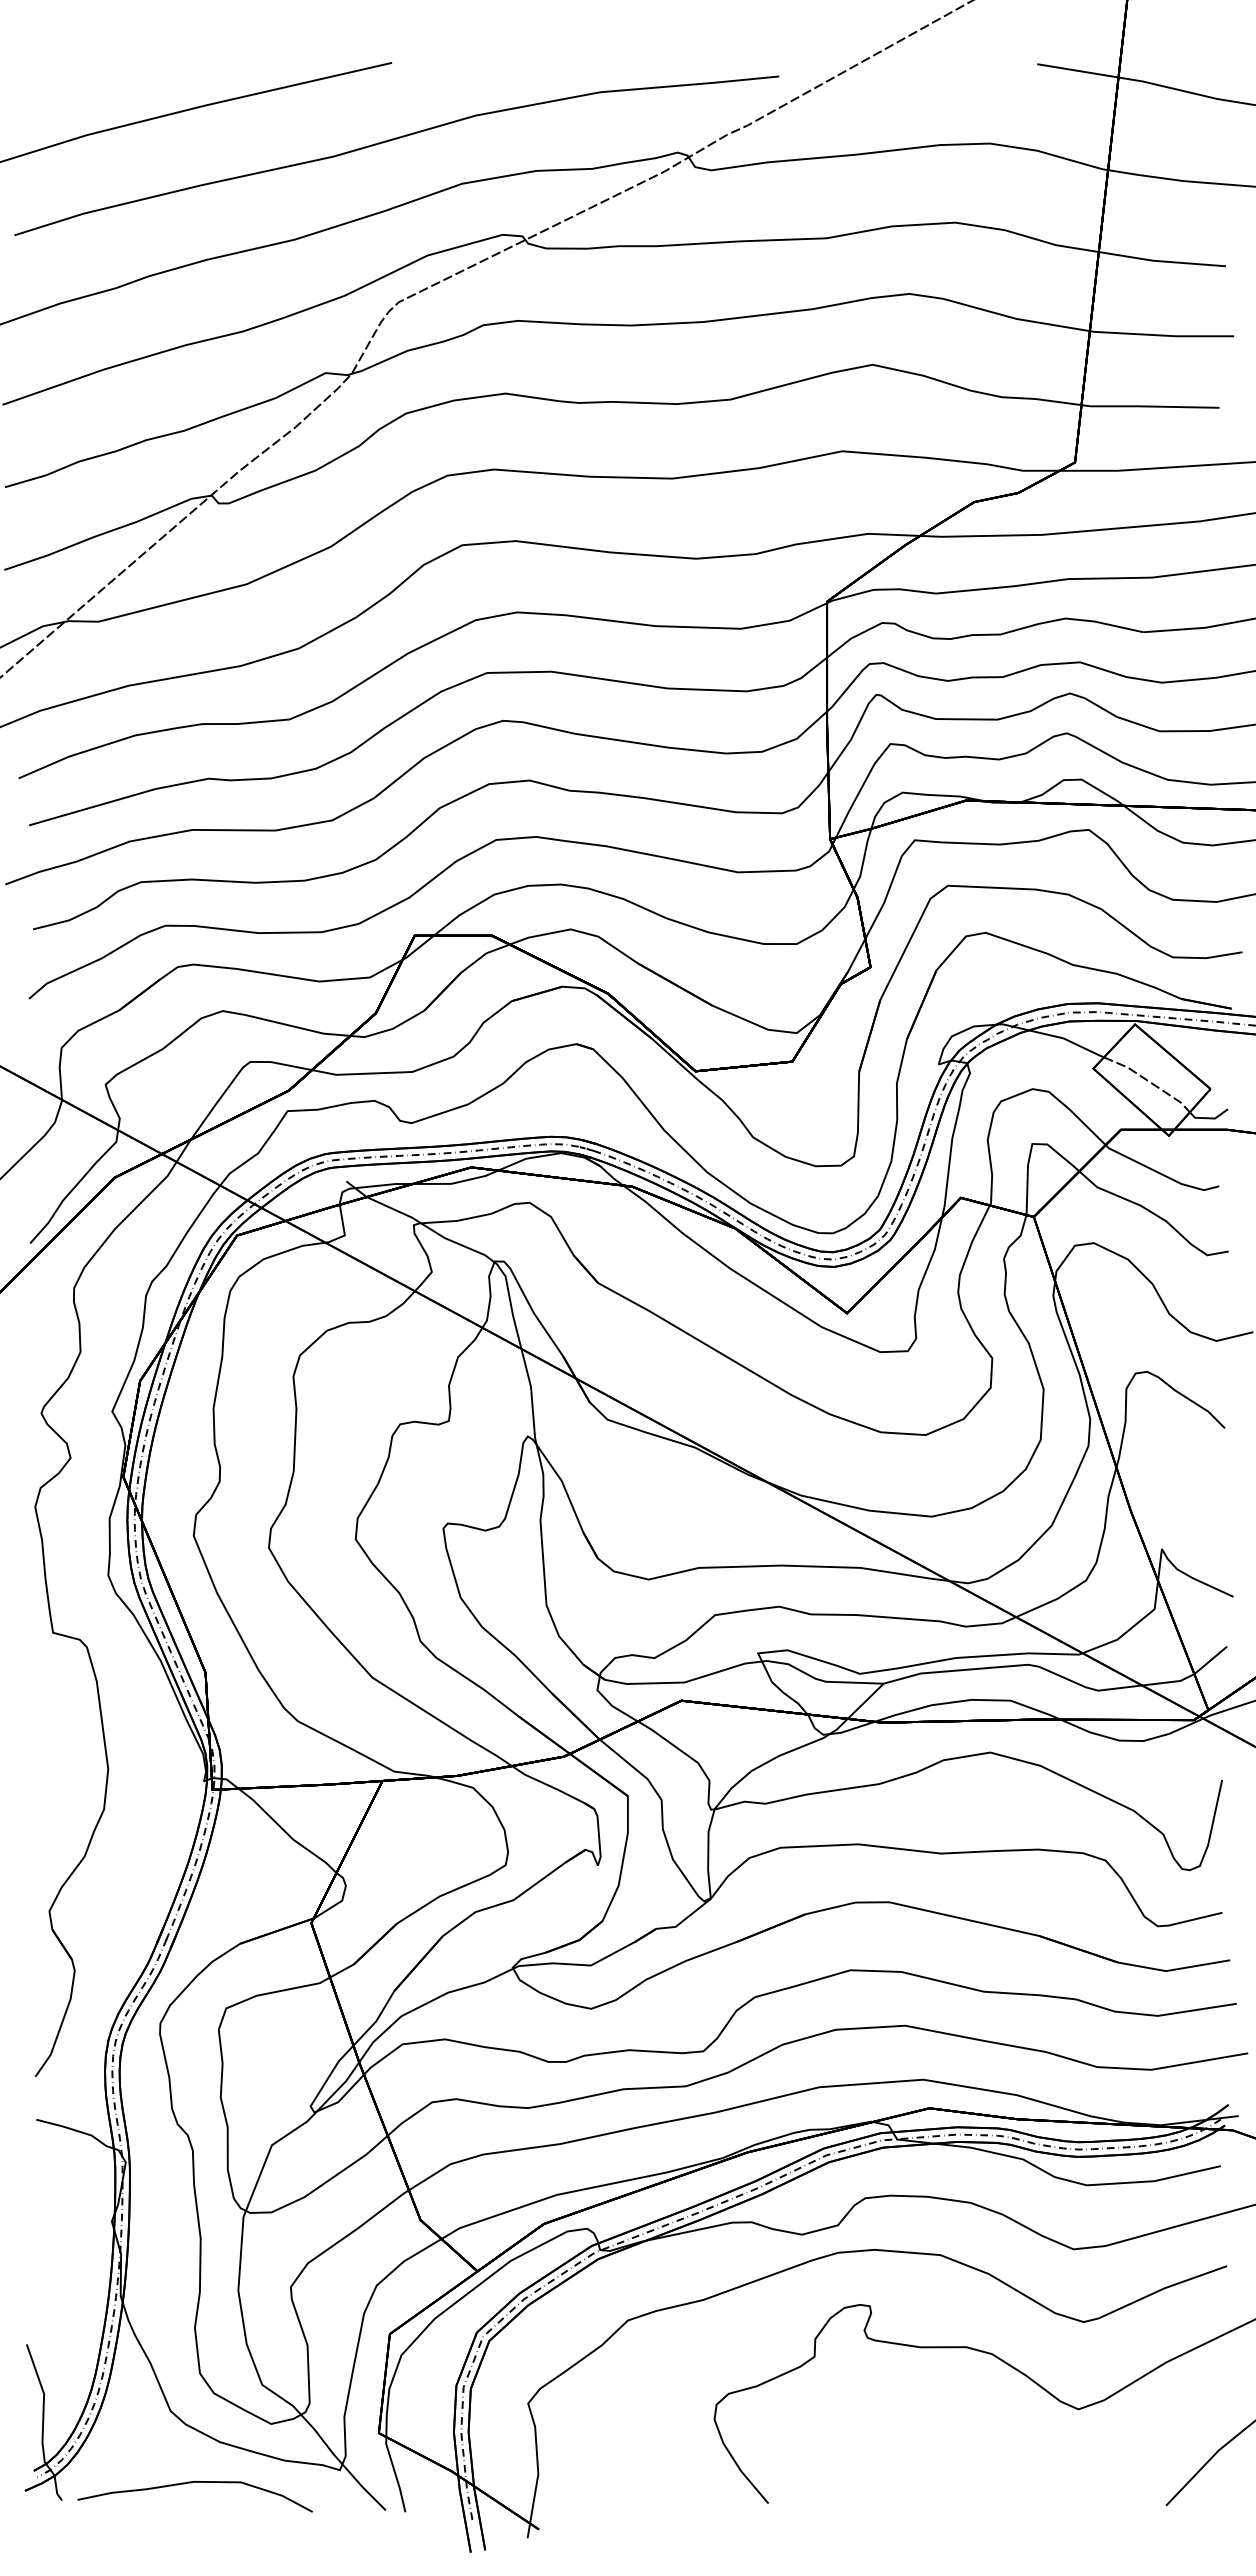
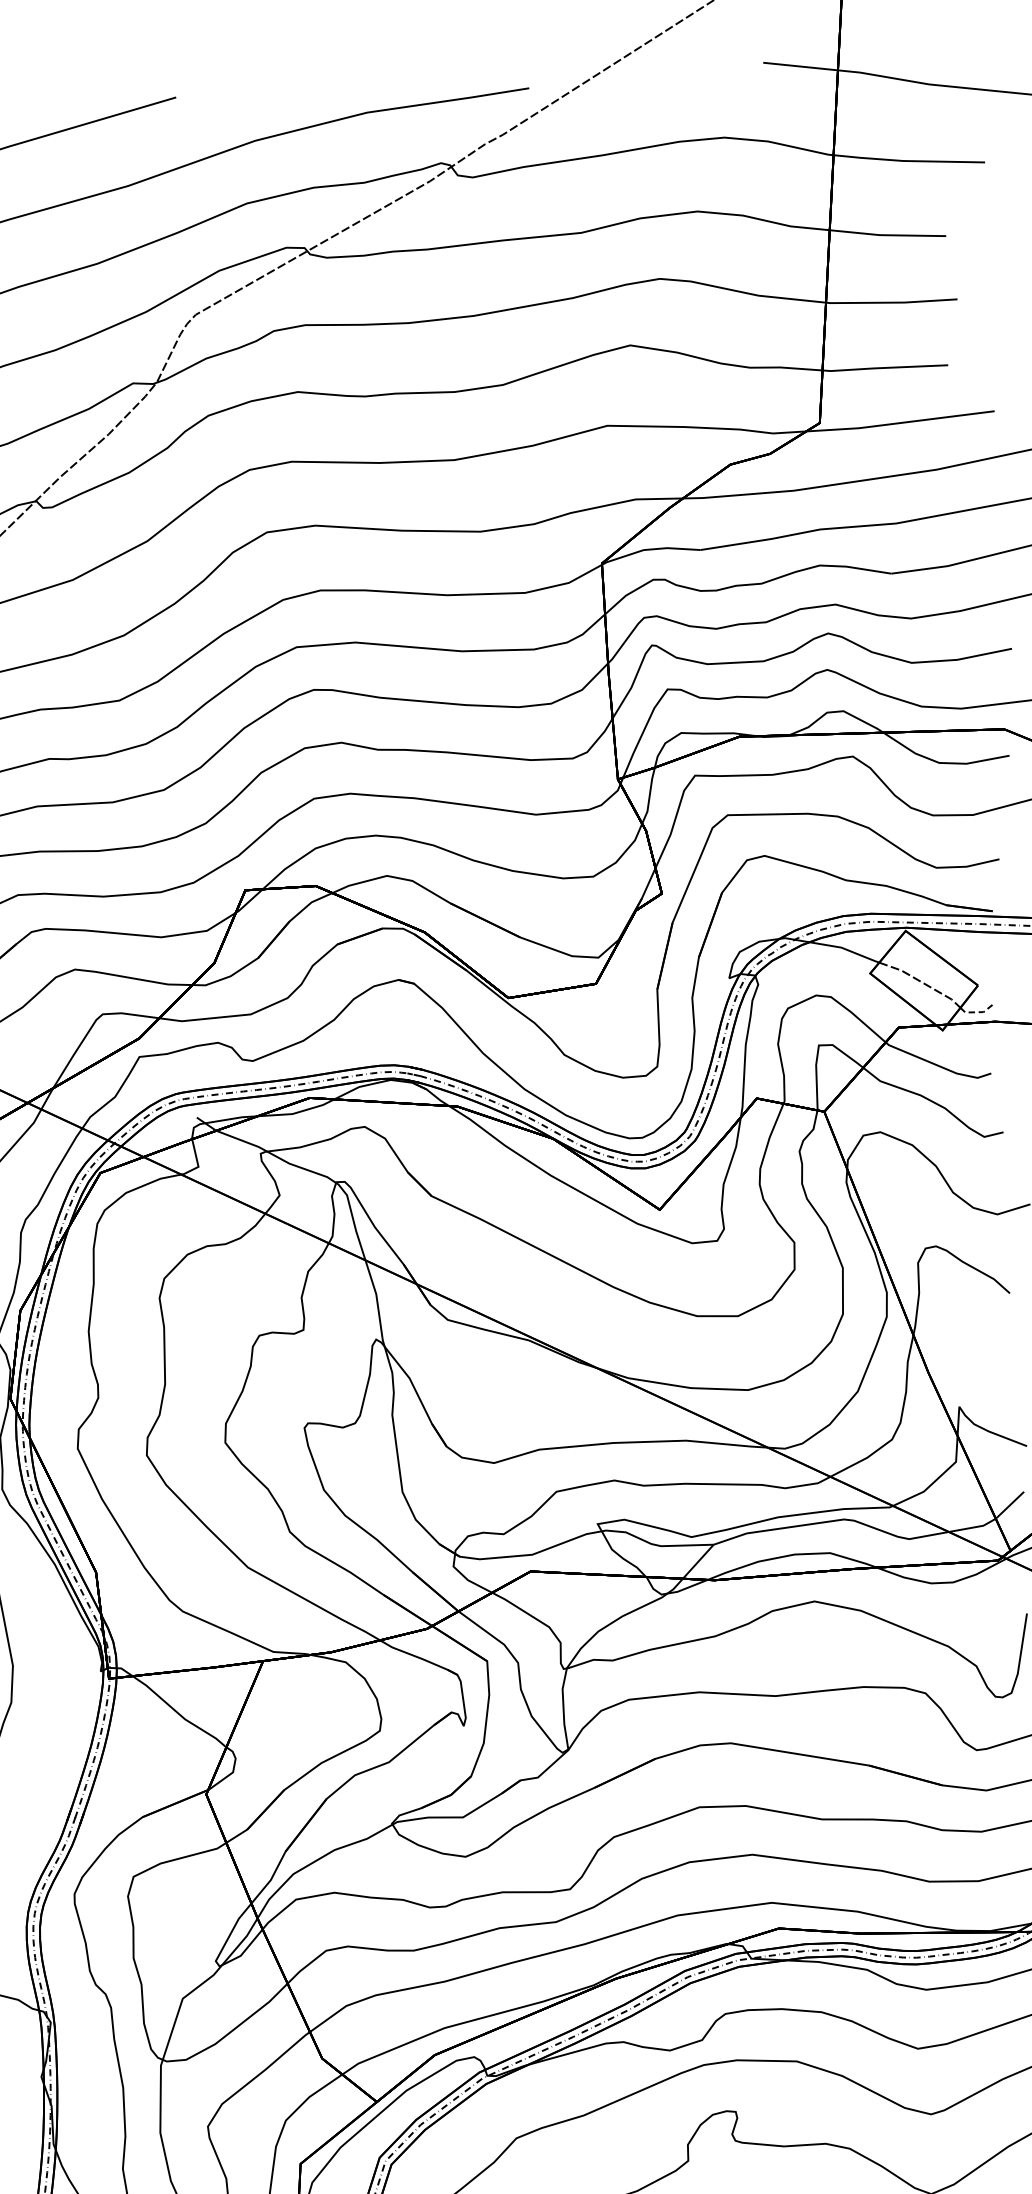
line: (1209, 1118) -> (978, 1012), solid -> dashed

